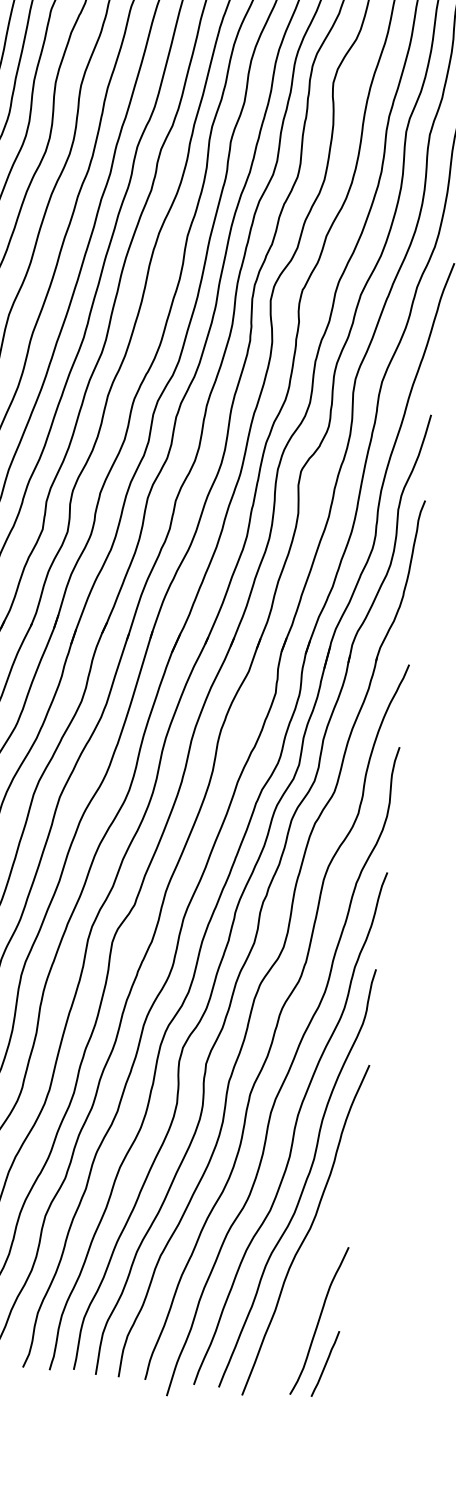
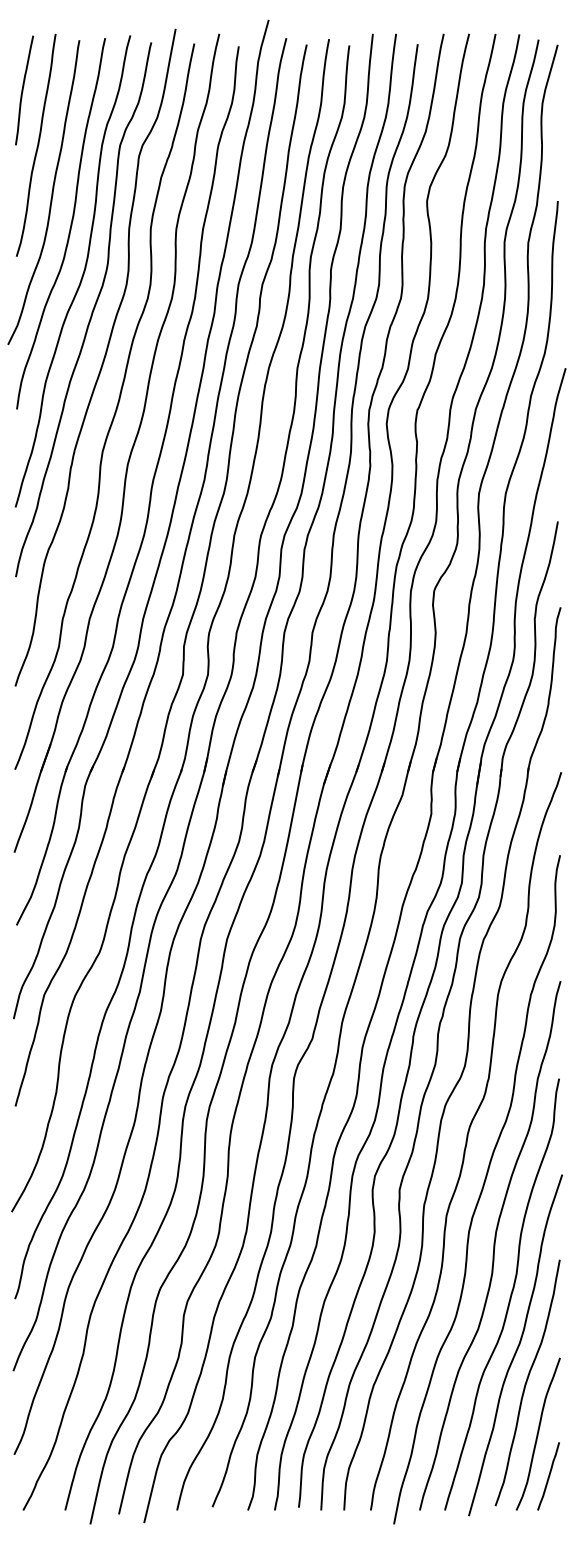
curve: (313, 1268) -> (527, 1382), added

